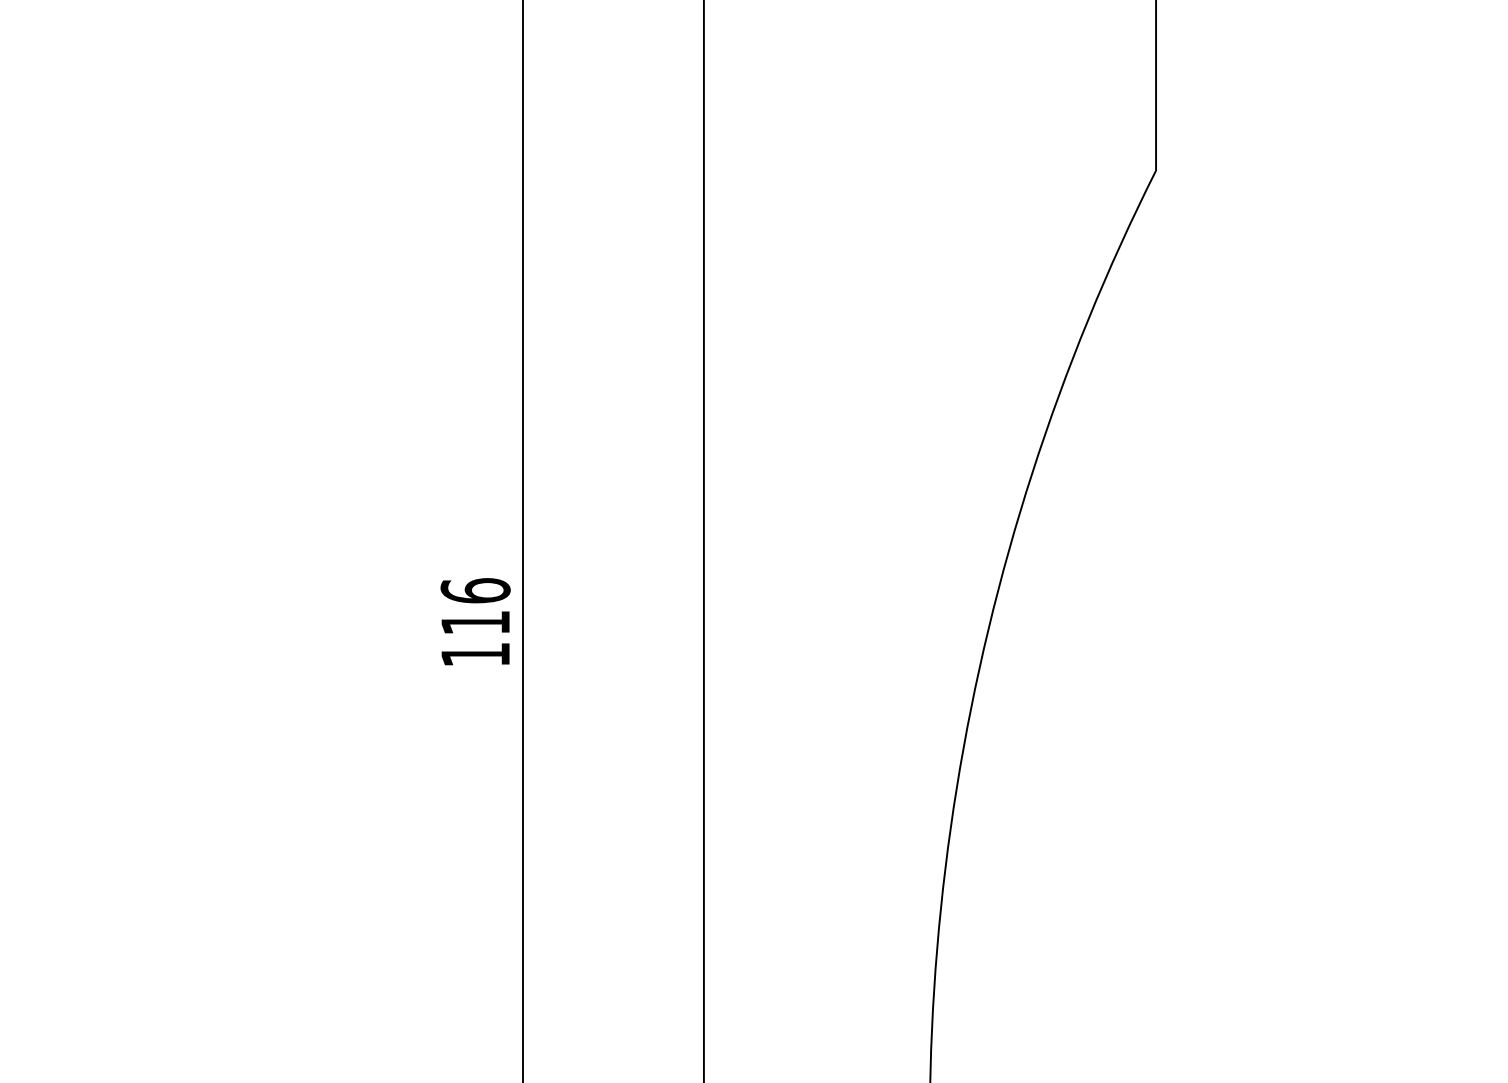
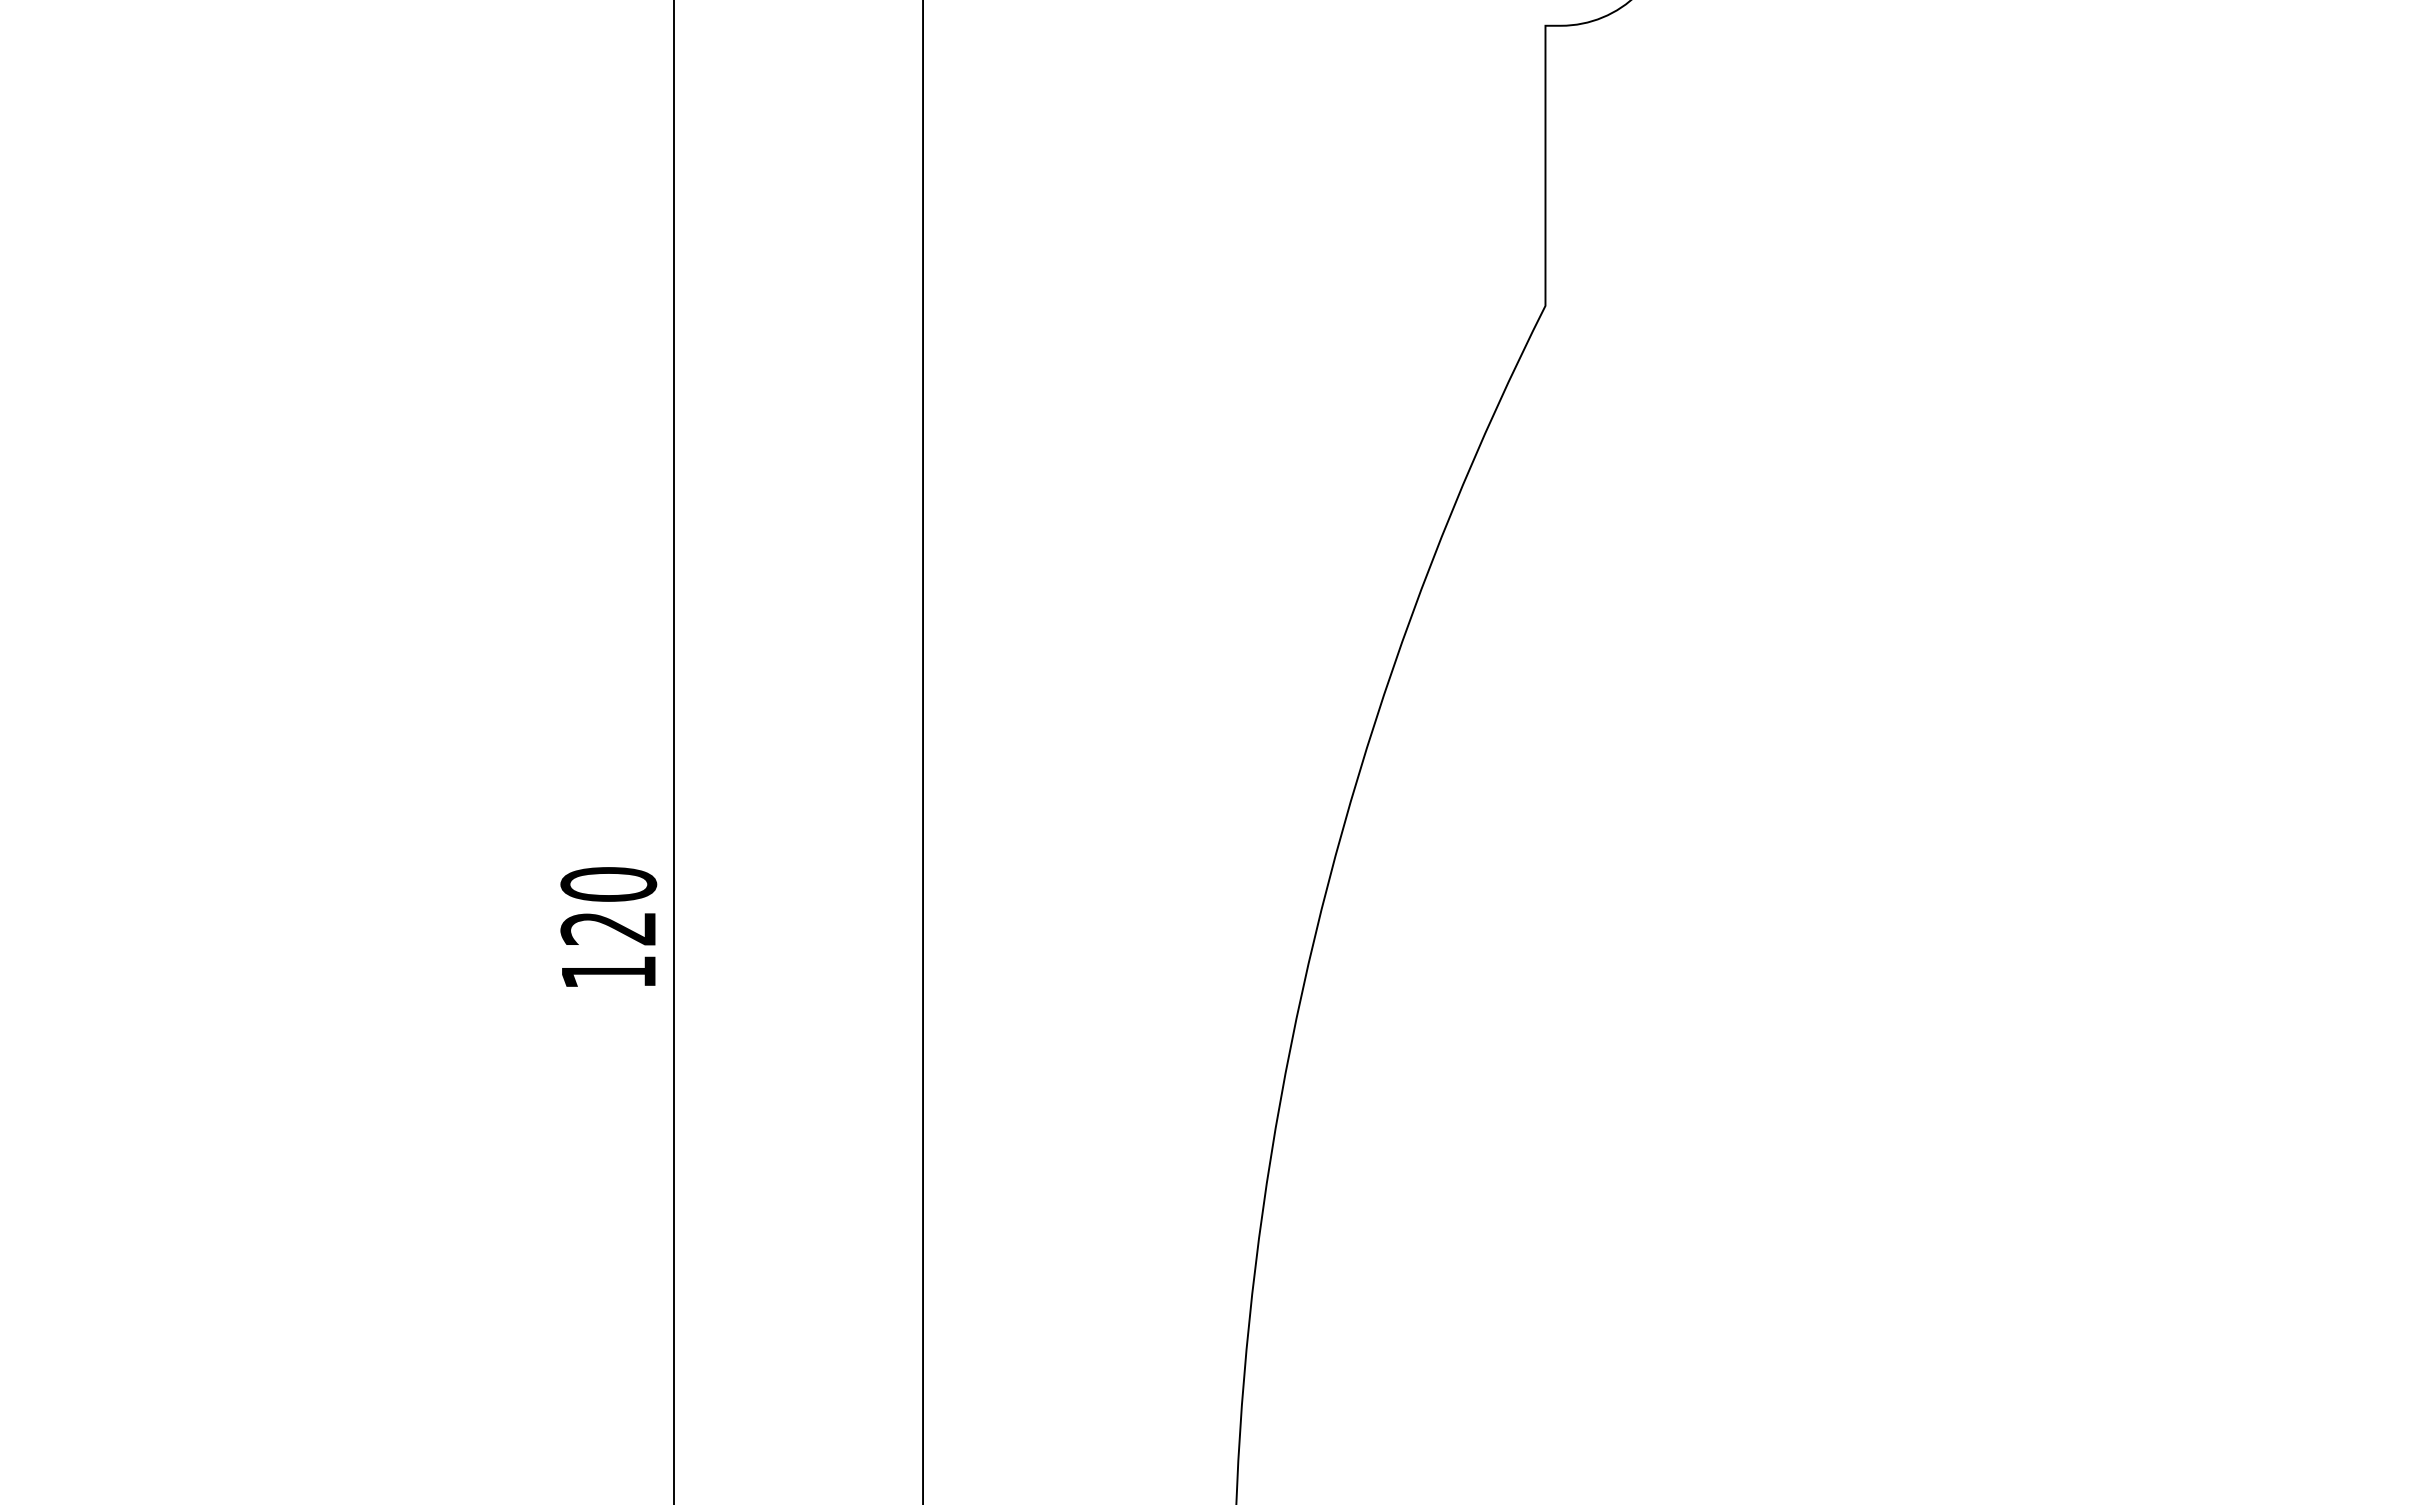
text: (475, 606) -> (608, 905), 116 -> 120

